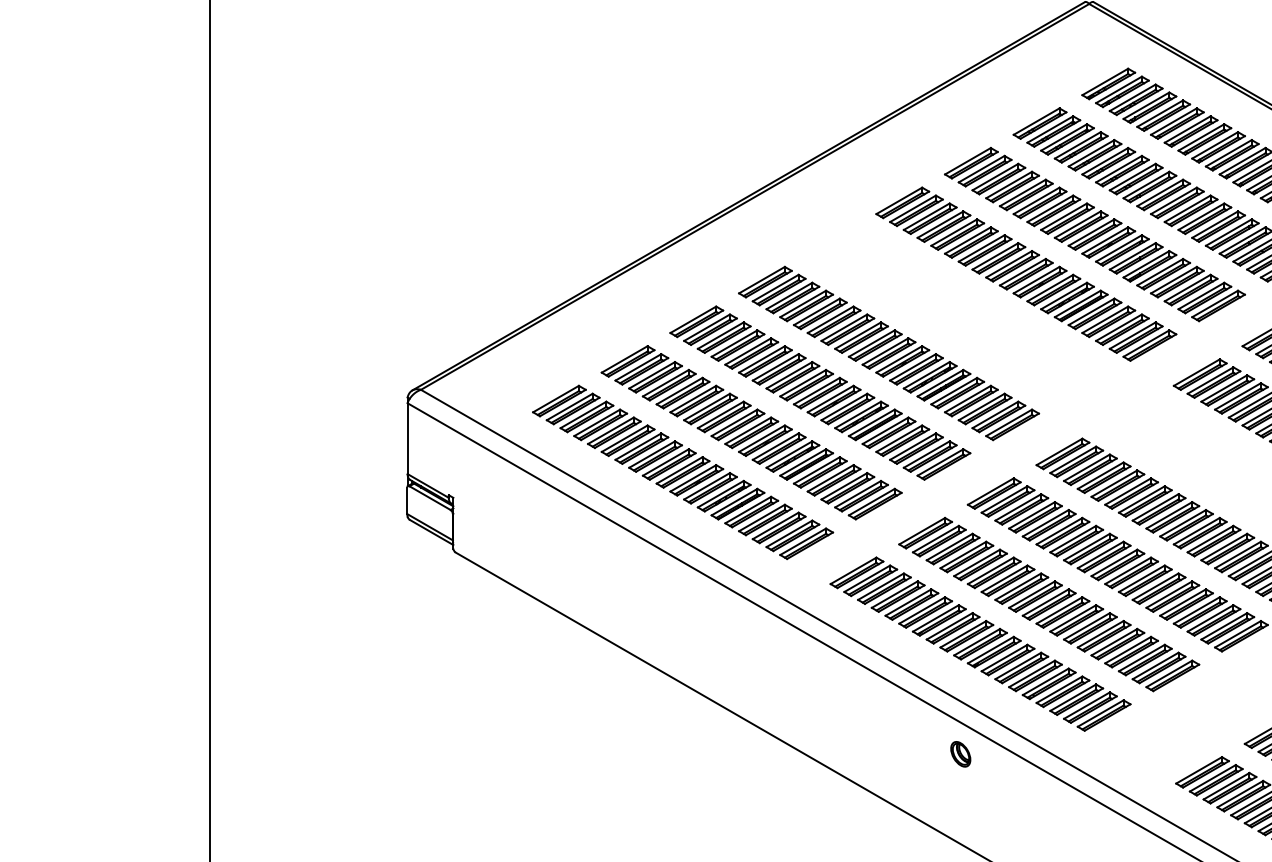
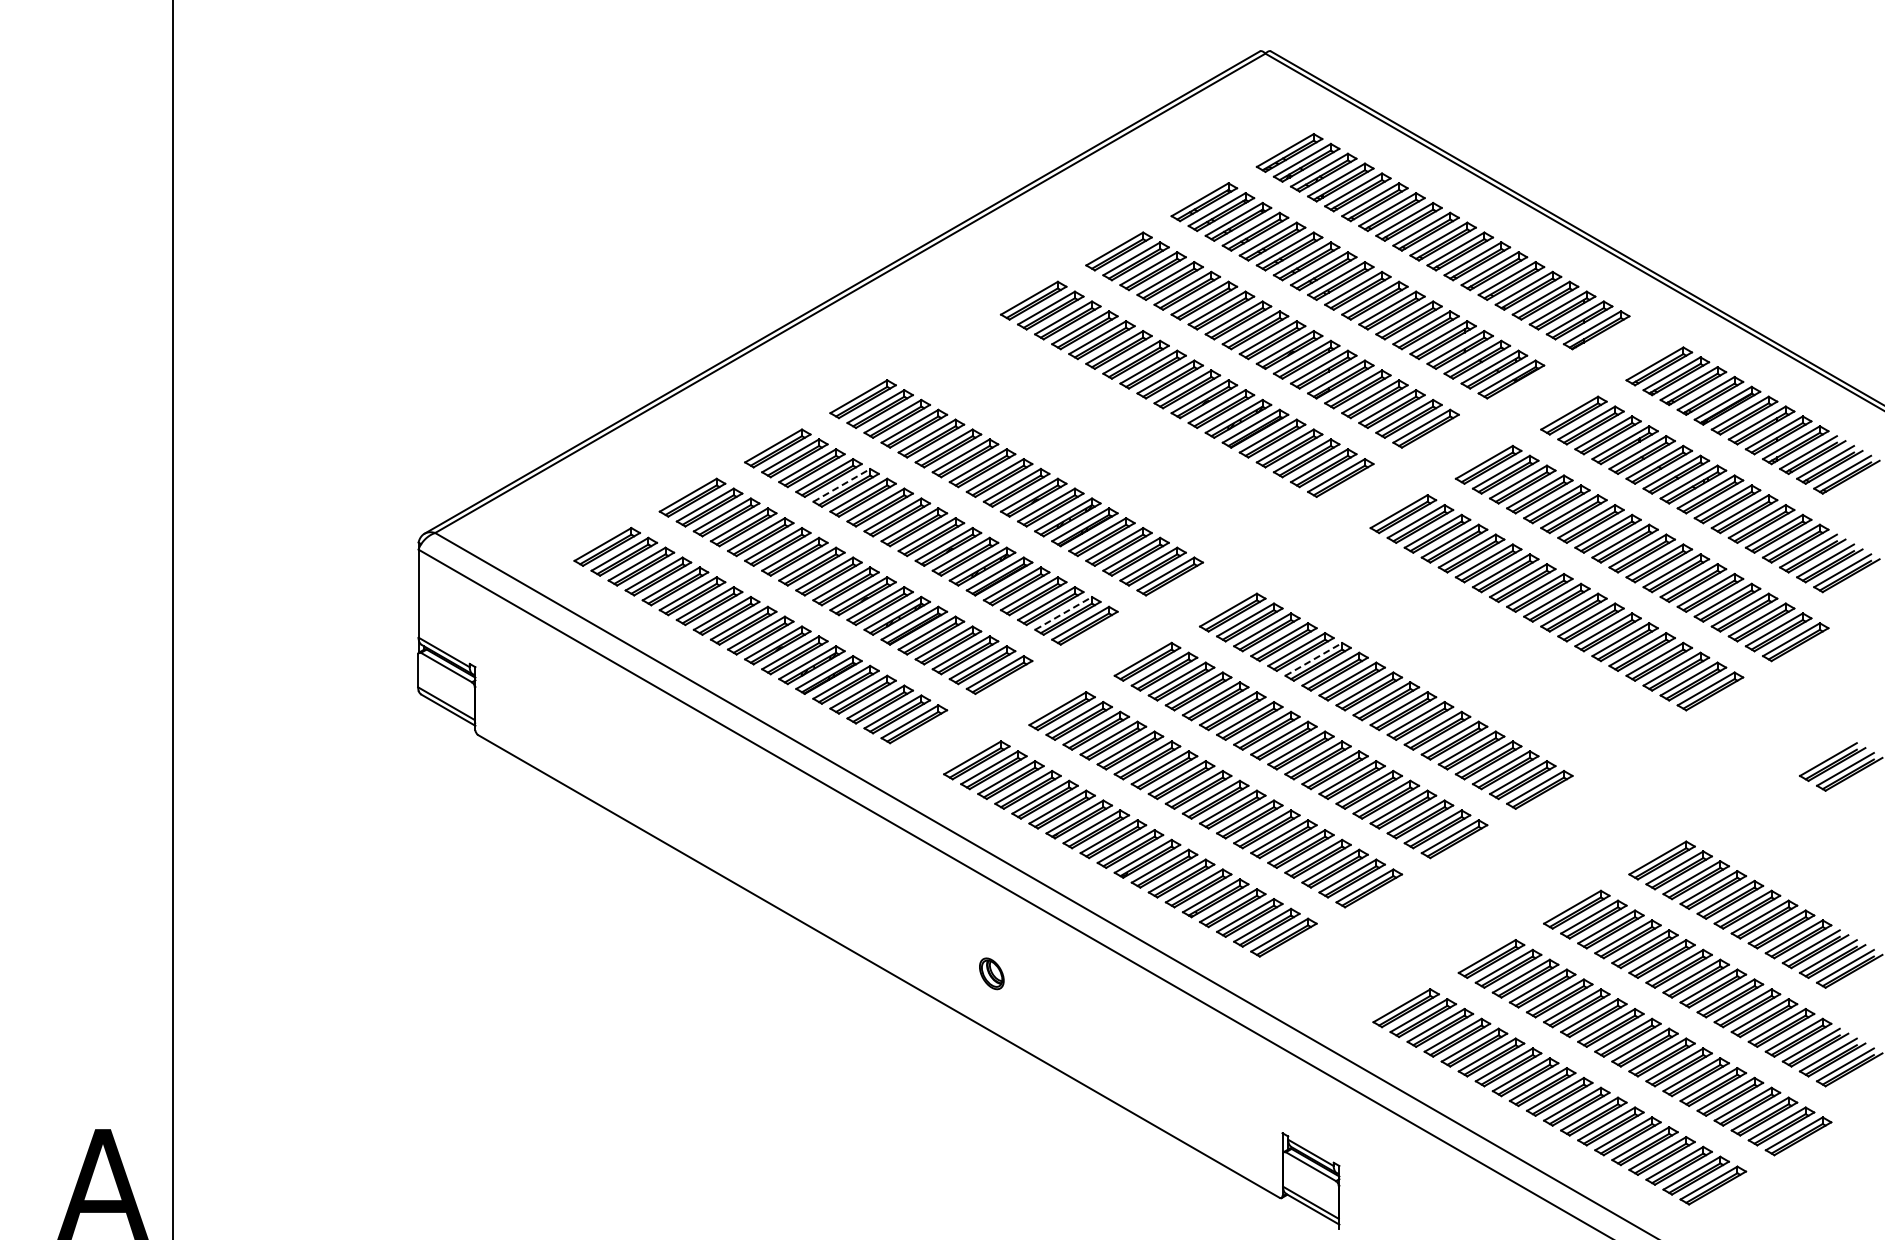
line: (748, 351) -> (841, 485), solid -> dashed
line: (926, 454) -> (1063, 613), solid -> dashed
line: (1127, 491) -> (1313, 659), solid -> dashed
part: (960, 754) -> (991, 973), moved

